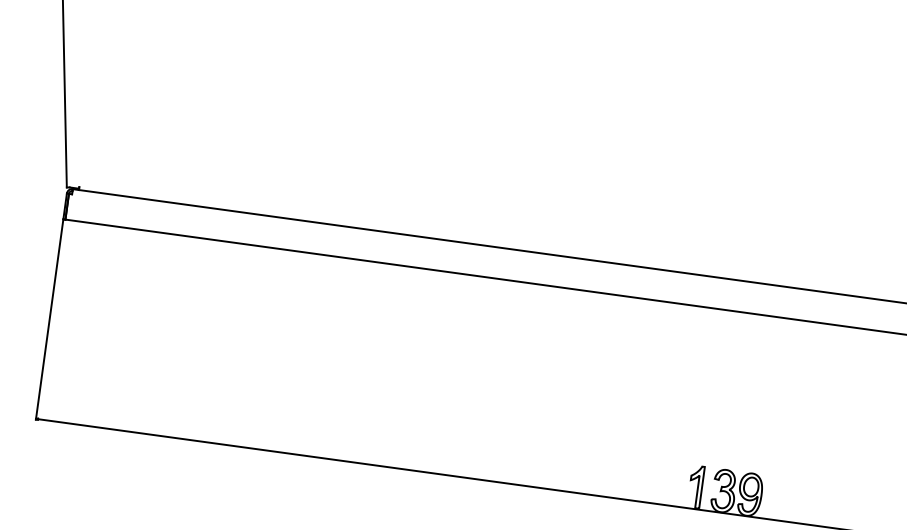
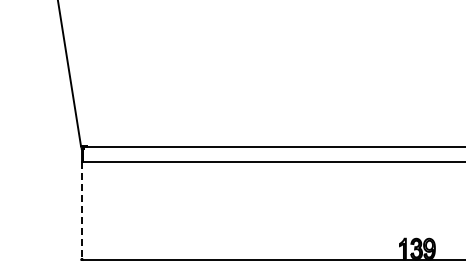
line: (49, 320) -> (81, 211), solid -> dashed

